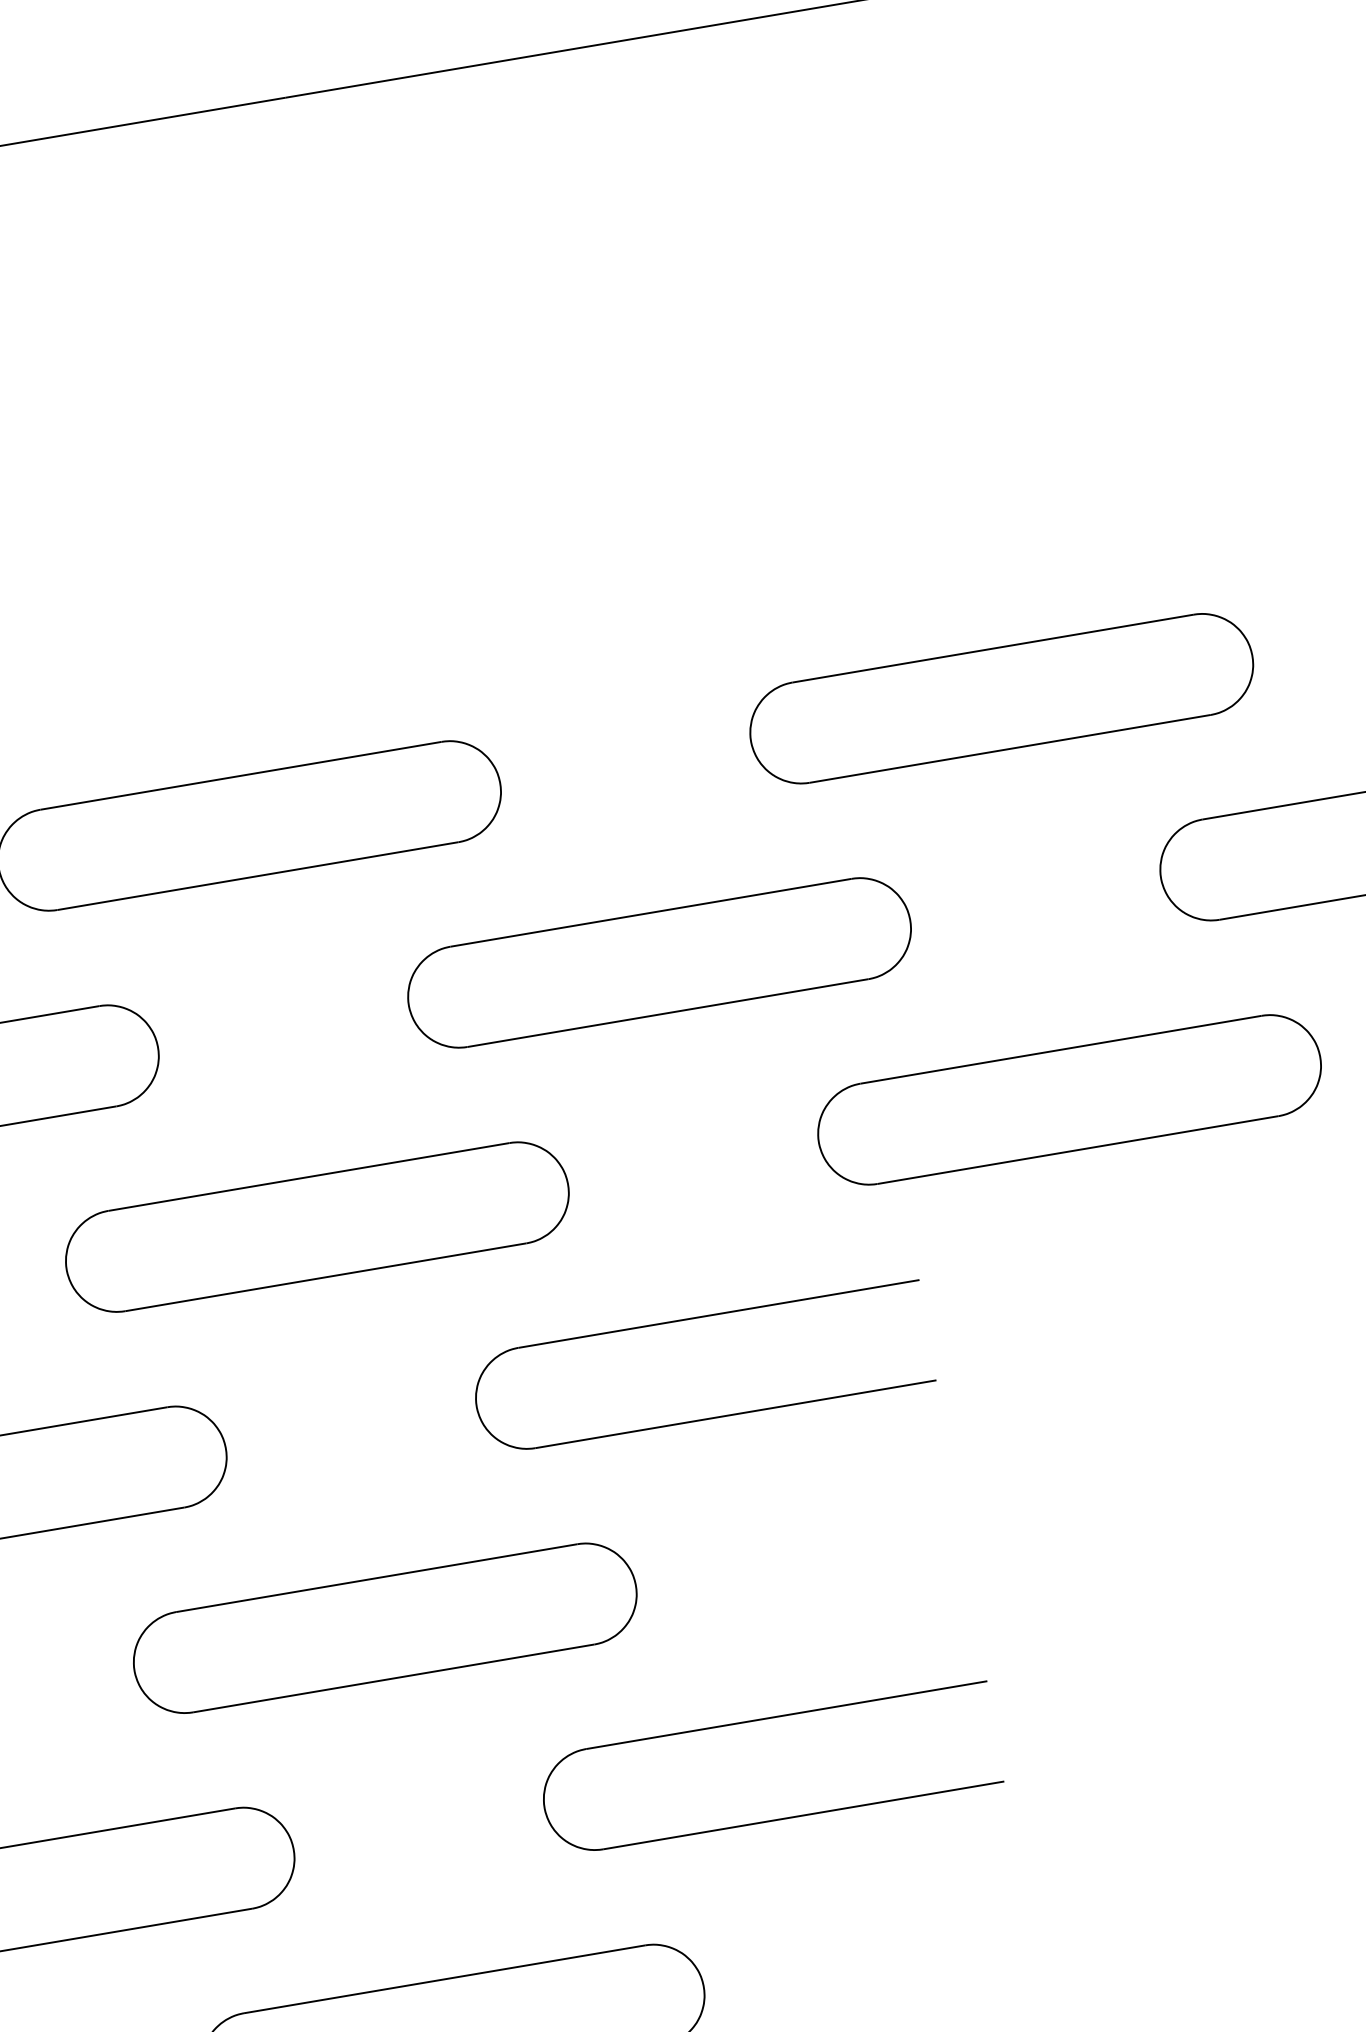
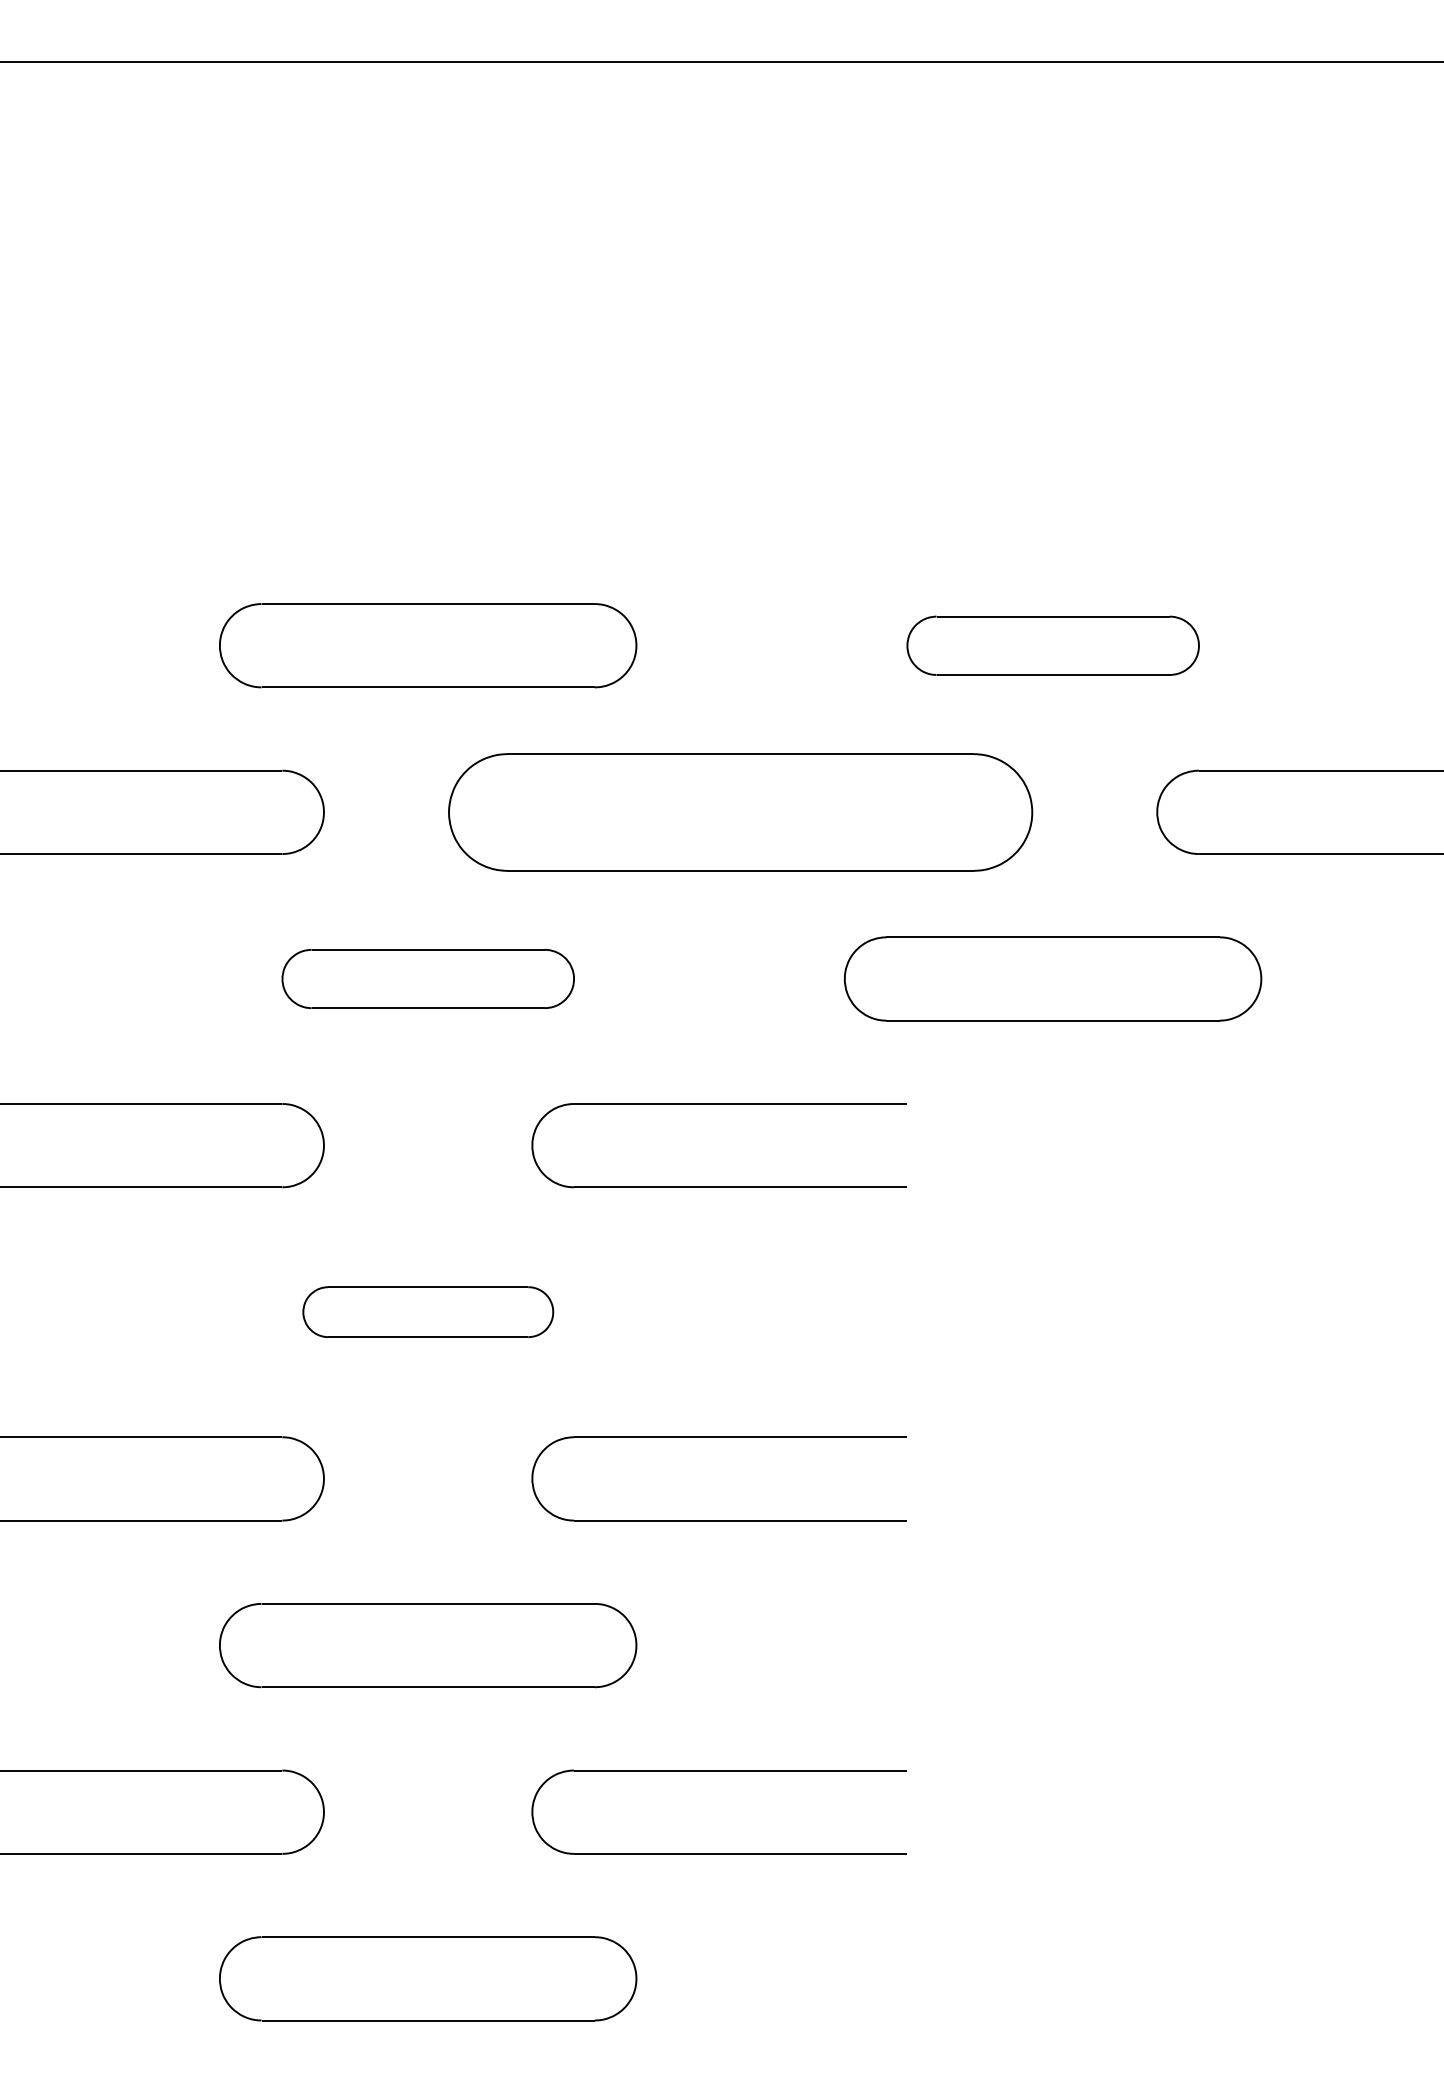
part: (1002, 698) -> (1053, 645), size x0.7
part: (659, 961) -> (740, 811), size x1.4
part: (317, 1226) -> (428, 978), size x0.7
part: (385, 1627) -> (428, 1311), size x0.6

